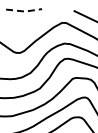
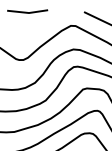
line: (24, 11) -> (28, 12), dashed -> solid

